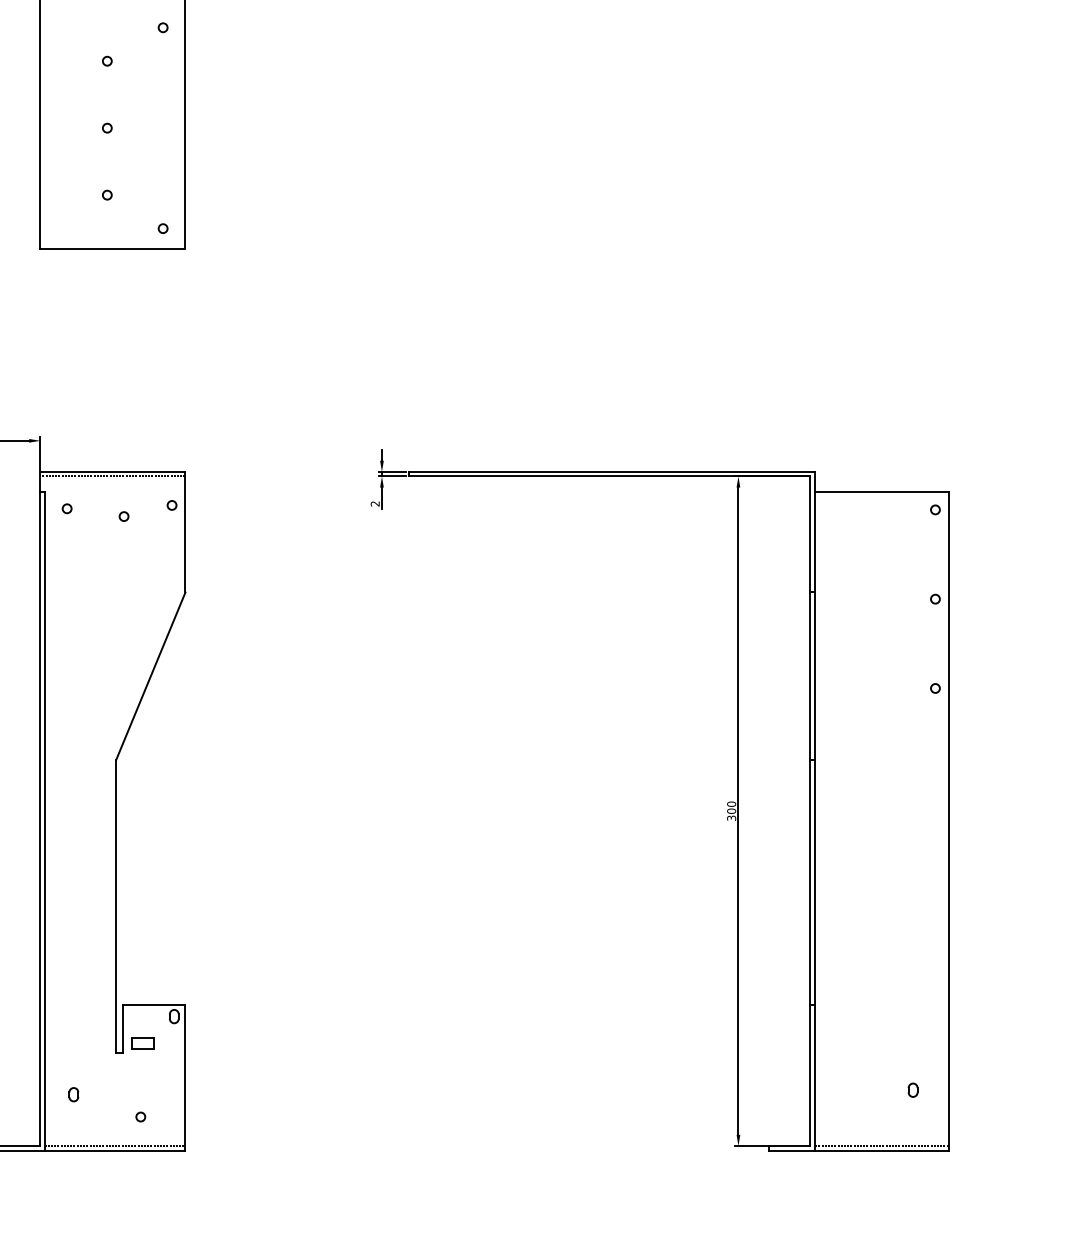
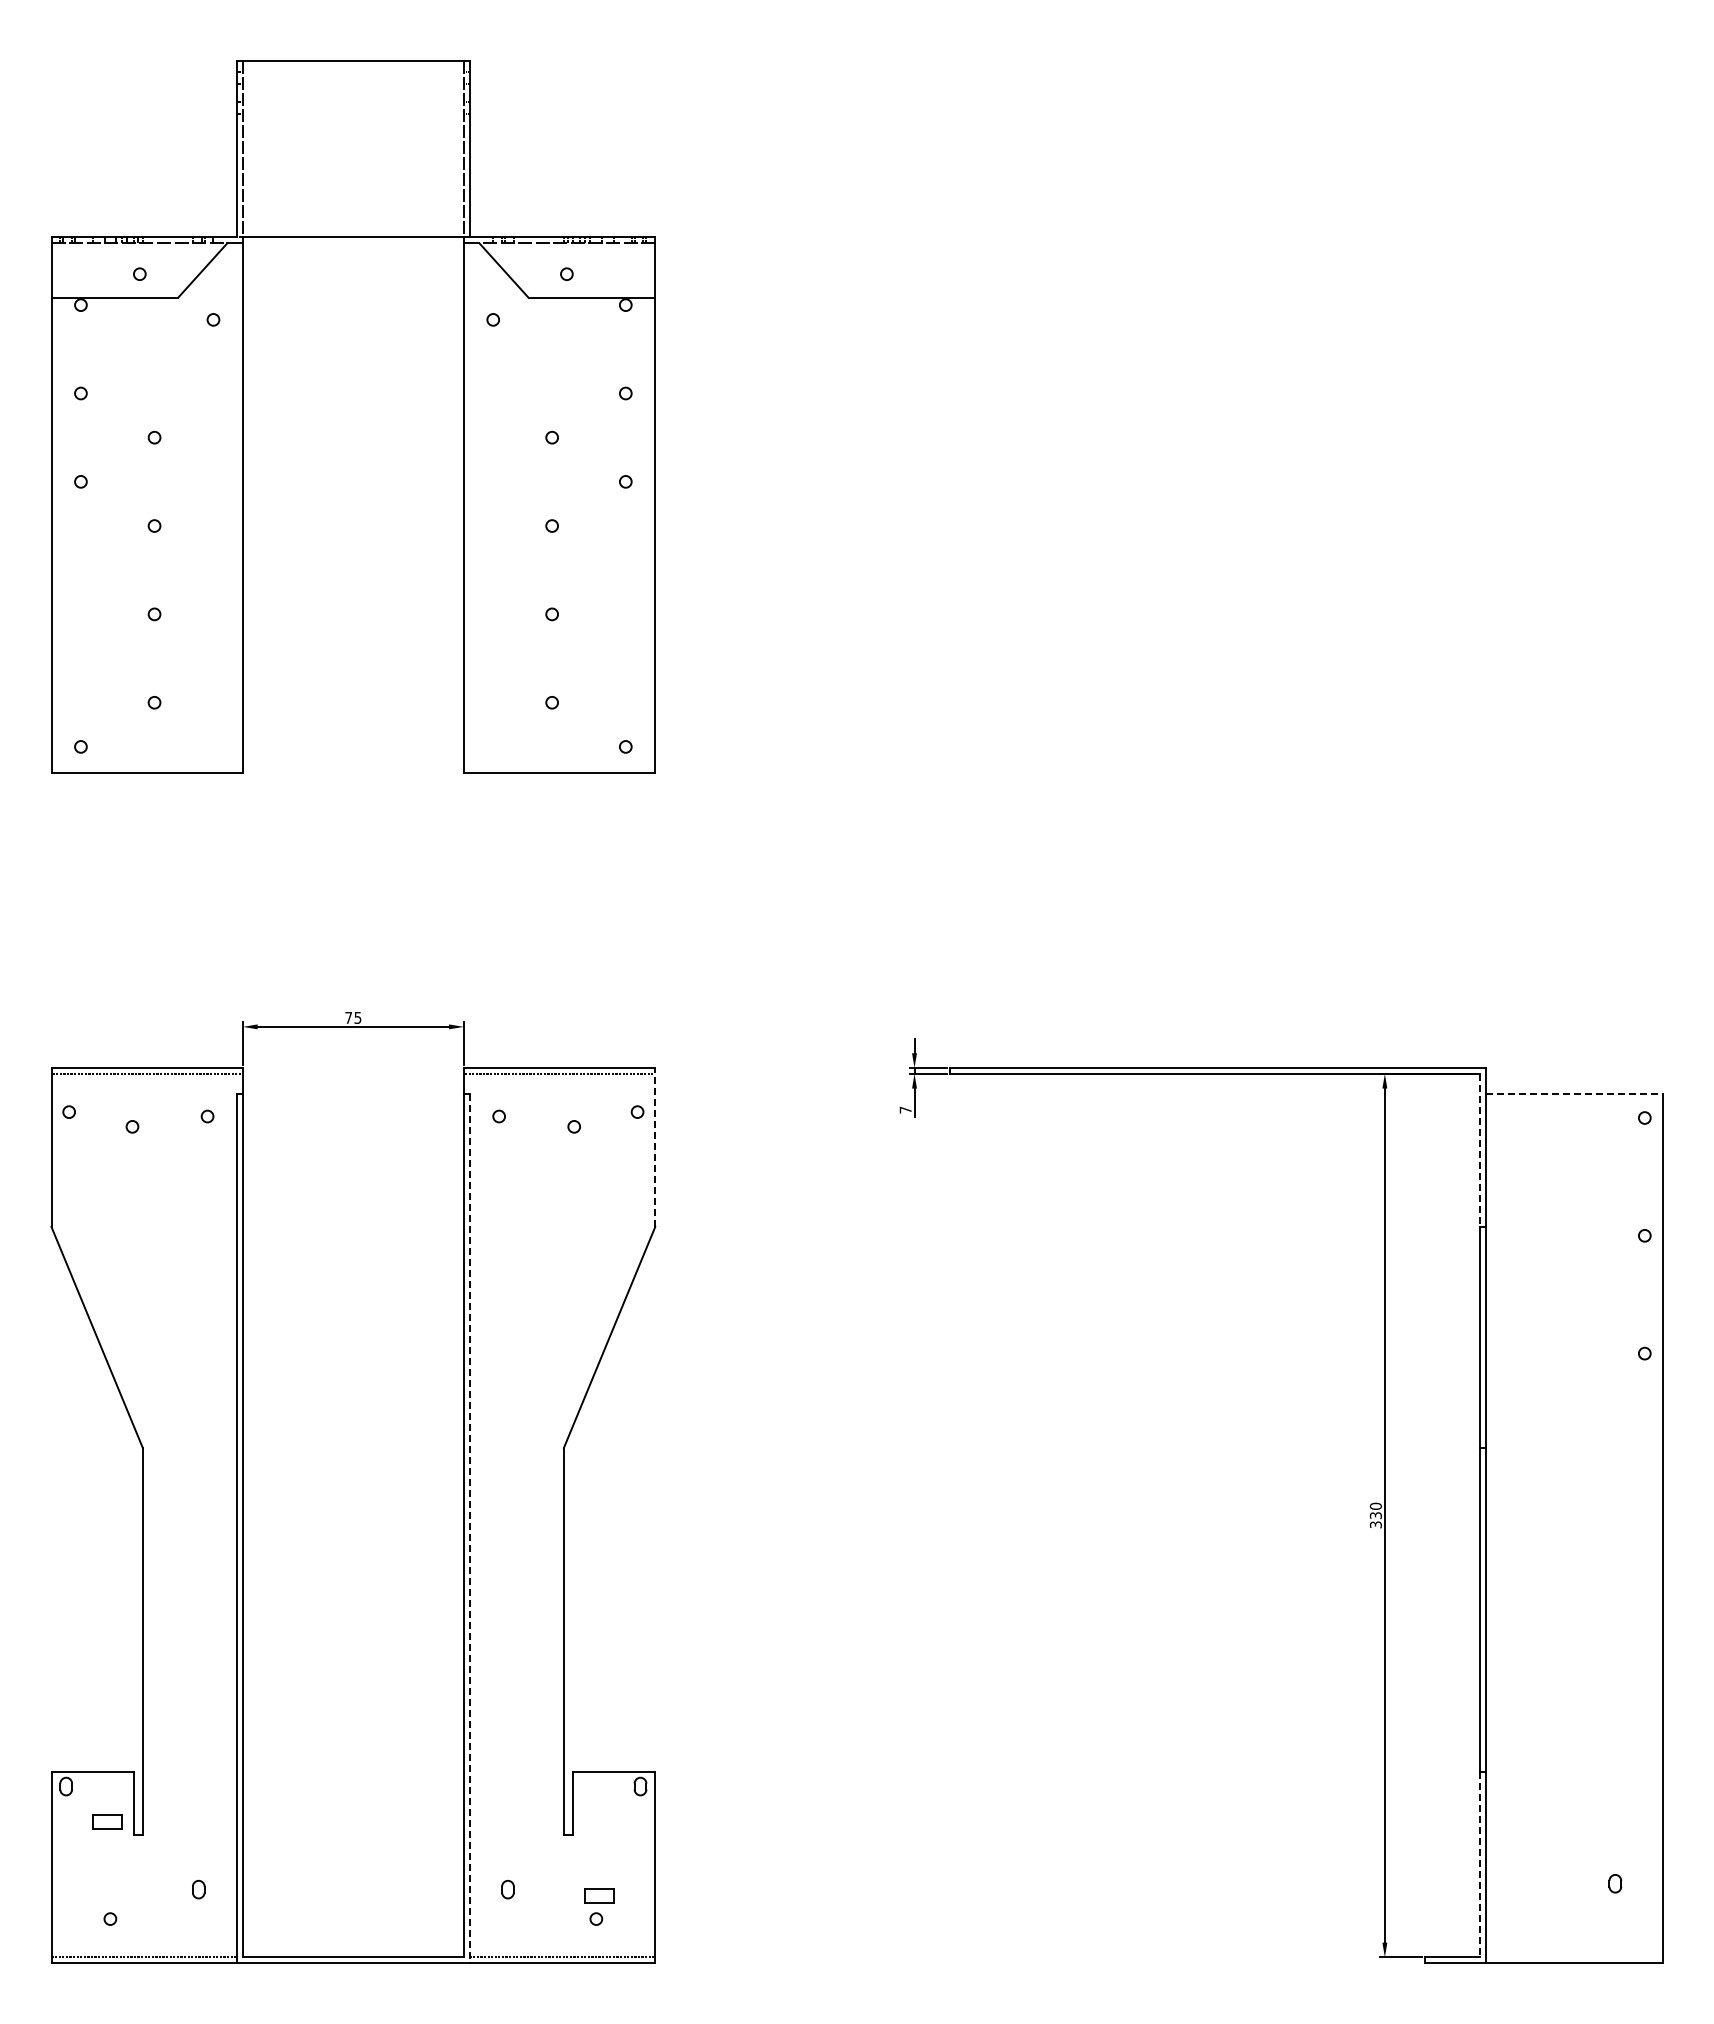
line: (882, 492) -> (1574, 1094), solid -> dashed
text: (375, 503) -> (905, 1109), 2 -> 7
line: (185, 532) -> (655, 1147), solid -> dashed
line: (810, 534) -> (1479, 1150), solid -> dashed
text: (731, 811) -> (1375, 1515), 300 -> 330
line: (44, 821) -> (469, 1529), solid -> dashed
part: (143, 1043) -> (599, 1895), moved
line: (810, 1075) -> (1479, 1864), solid -> dashed
line: (881, 1146) -> (1573, 1957), removed

